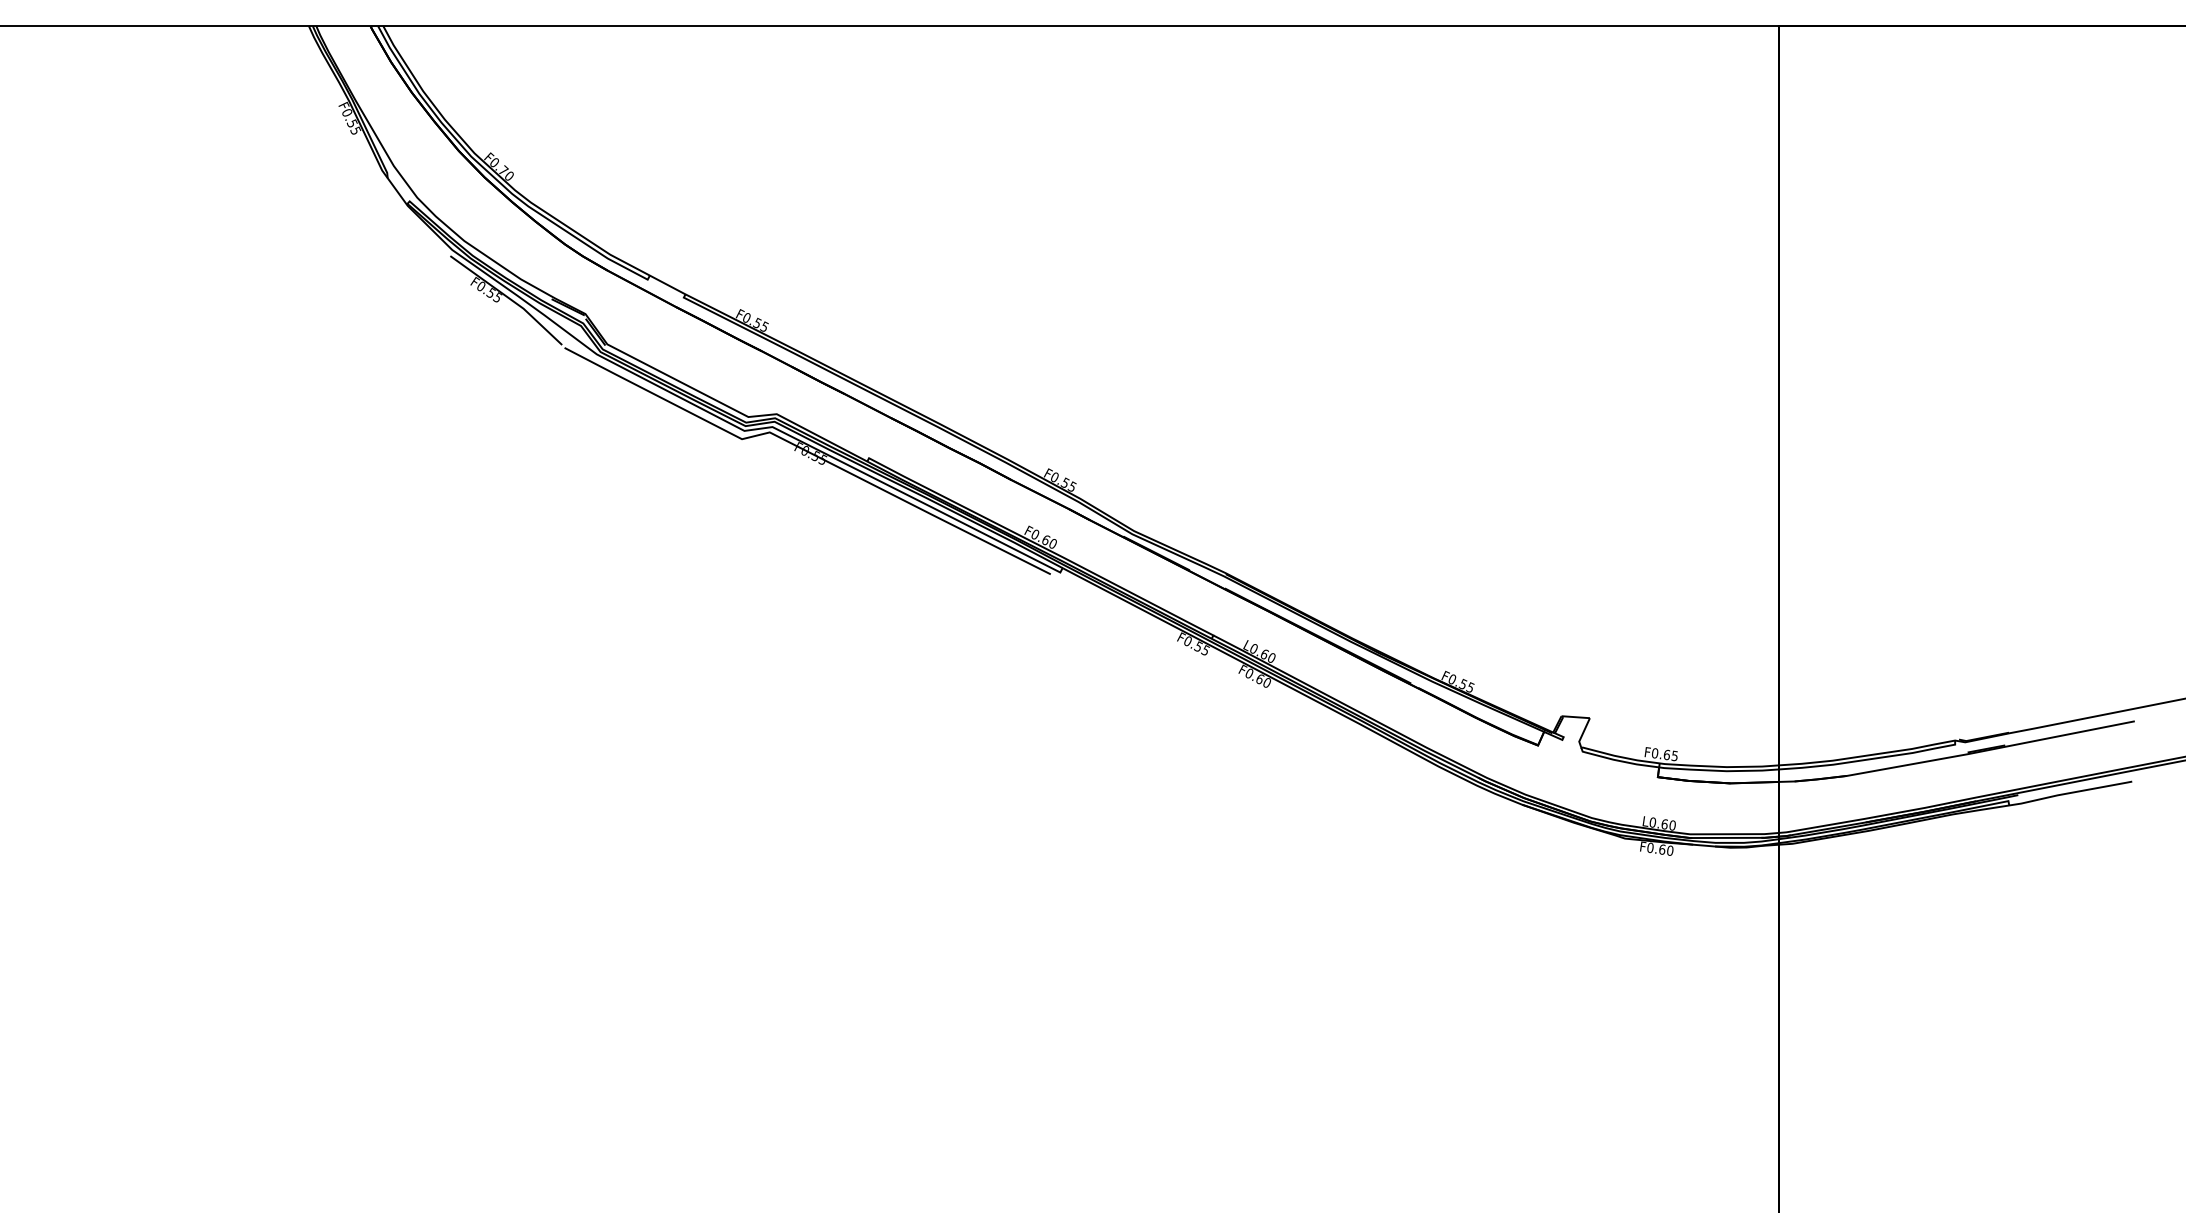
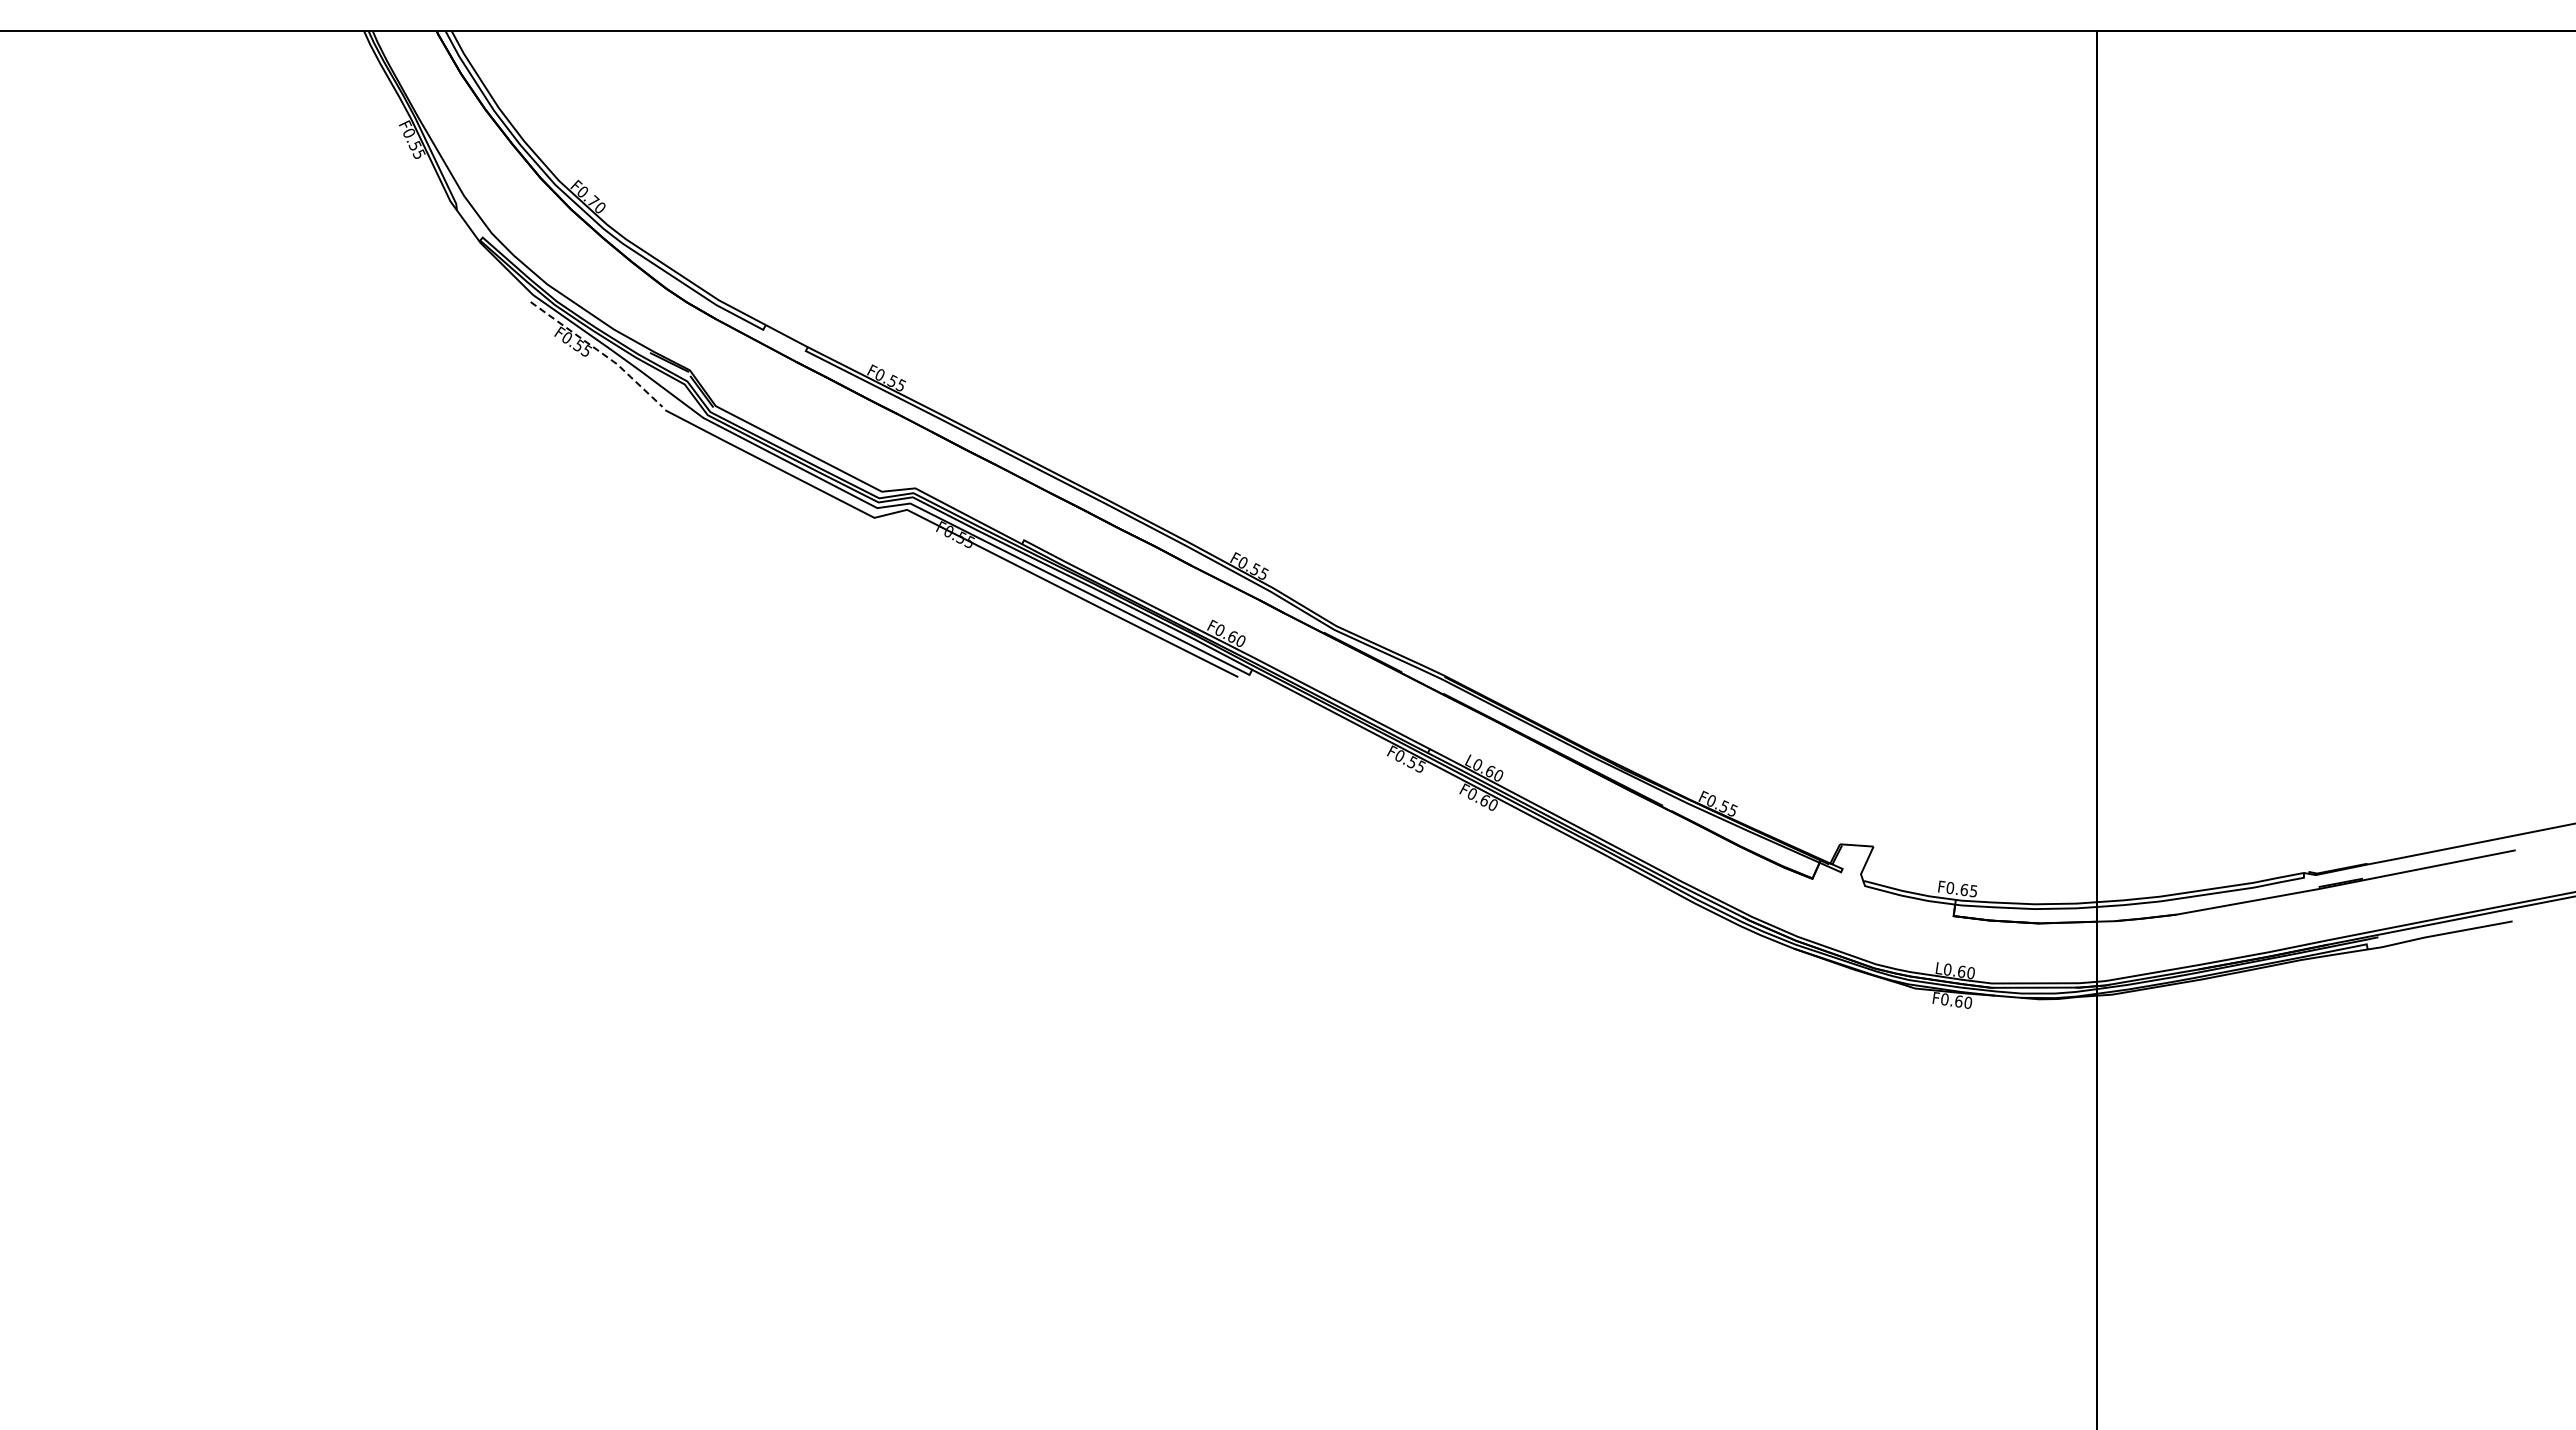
line: (509, 298) -> (600, 351), solid -> dashed

